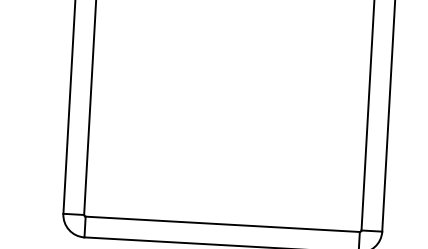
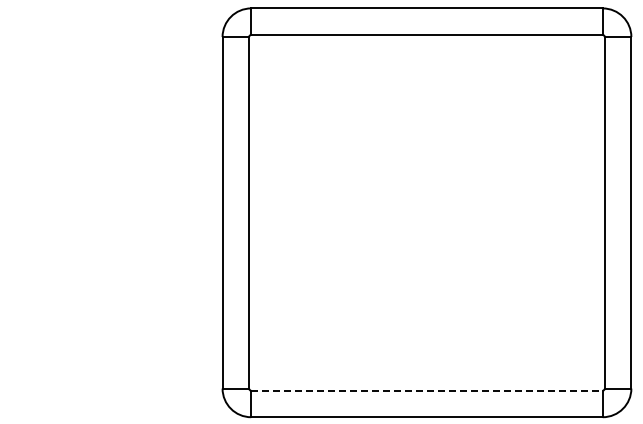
line: (222, 224) -> (426, 390), solid -> dashed

